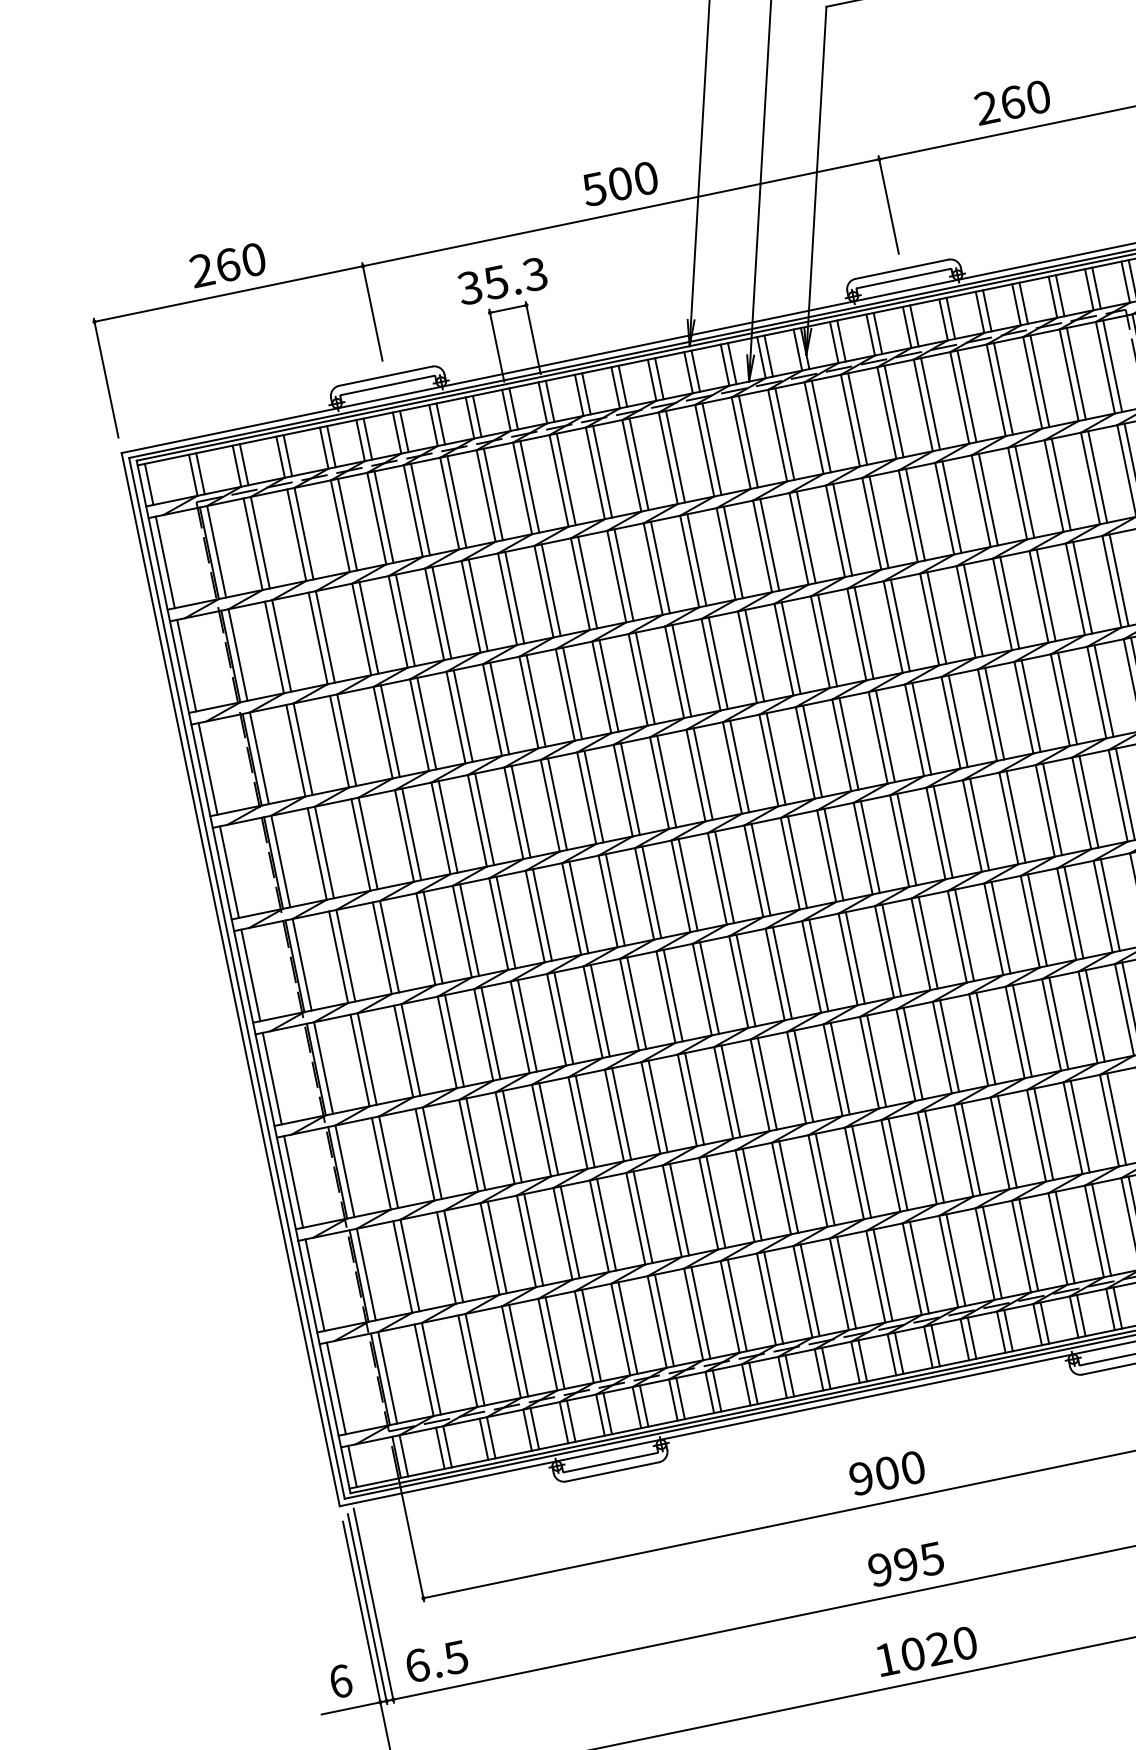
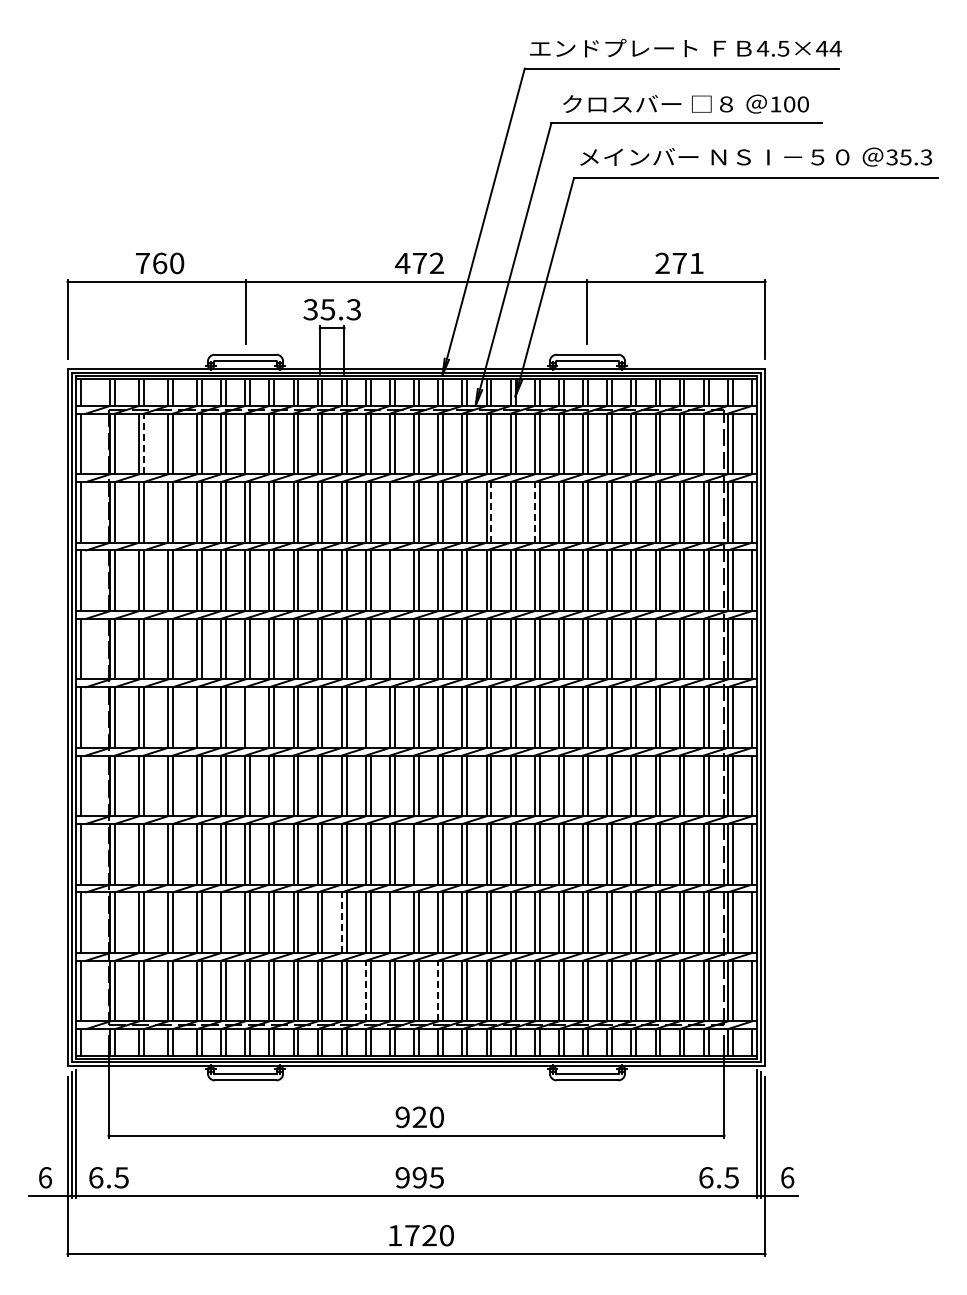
text: (1024, 100) -> (687, 263), 260 -> 271
text: (619, 184) -> (419, 263), 500 -> 472
text: (201, 269) -> (142, 262), 260 -> 760
line: (1112, 365) -> (708, 443), removed
line: (420, 508) -> (250, 443), removed
line: (871, 522) -> (534, 511), solid -> dashed
line: (806, 536) -> (491, 511), solid -> dashed
line: (260, 541) -> (144, 443), solid -> dashed
line: (659, 567) -> (394, 512), removed
line: (681, 670) -> (394, 580), removed
line: (1104, 690) -> (660, 648), removed
line: (702, 773) -> (394, 648), removed
line: (687, 884) -> (370, 717), removed
line: (506, 922) -> (250, 717), removed
line: (432, 937) -> (201, 717), removed
line: (802, 1075) -> (418, 853), removed
line: (788, 1186) -> (394, 922), removed
line: (708, 1203) -> (341, 922), solid -> dashed
line: (533, 1239) -> (225, 922), removed
line: (875, 1275) -> (438, 990), solid -> dashed
line: (765, 1298) -> (365, 990), solid -> dashed
text: (886, 1473) -> (419, 1117), 900 -> 920
text: (913, 1653) -> (412, 1235), 1020 -> 1720

